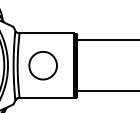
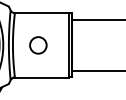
circle: (42, 65) -> (37, 45), size x0.6

